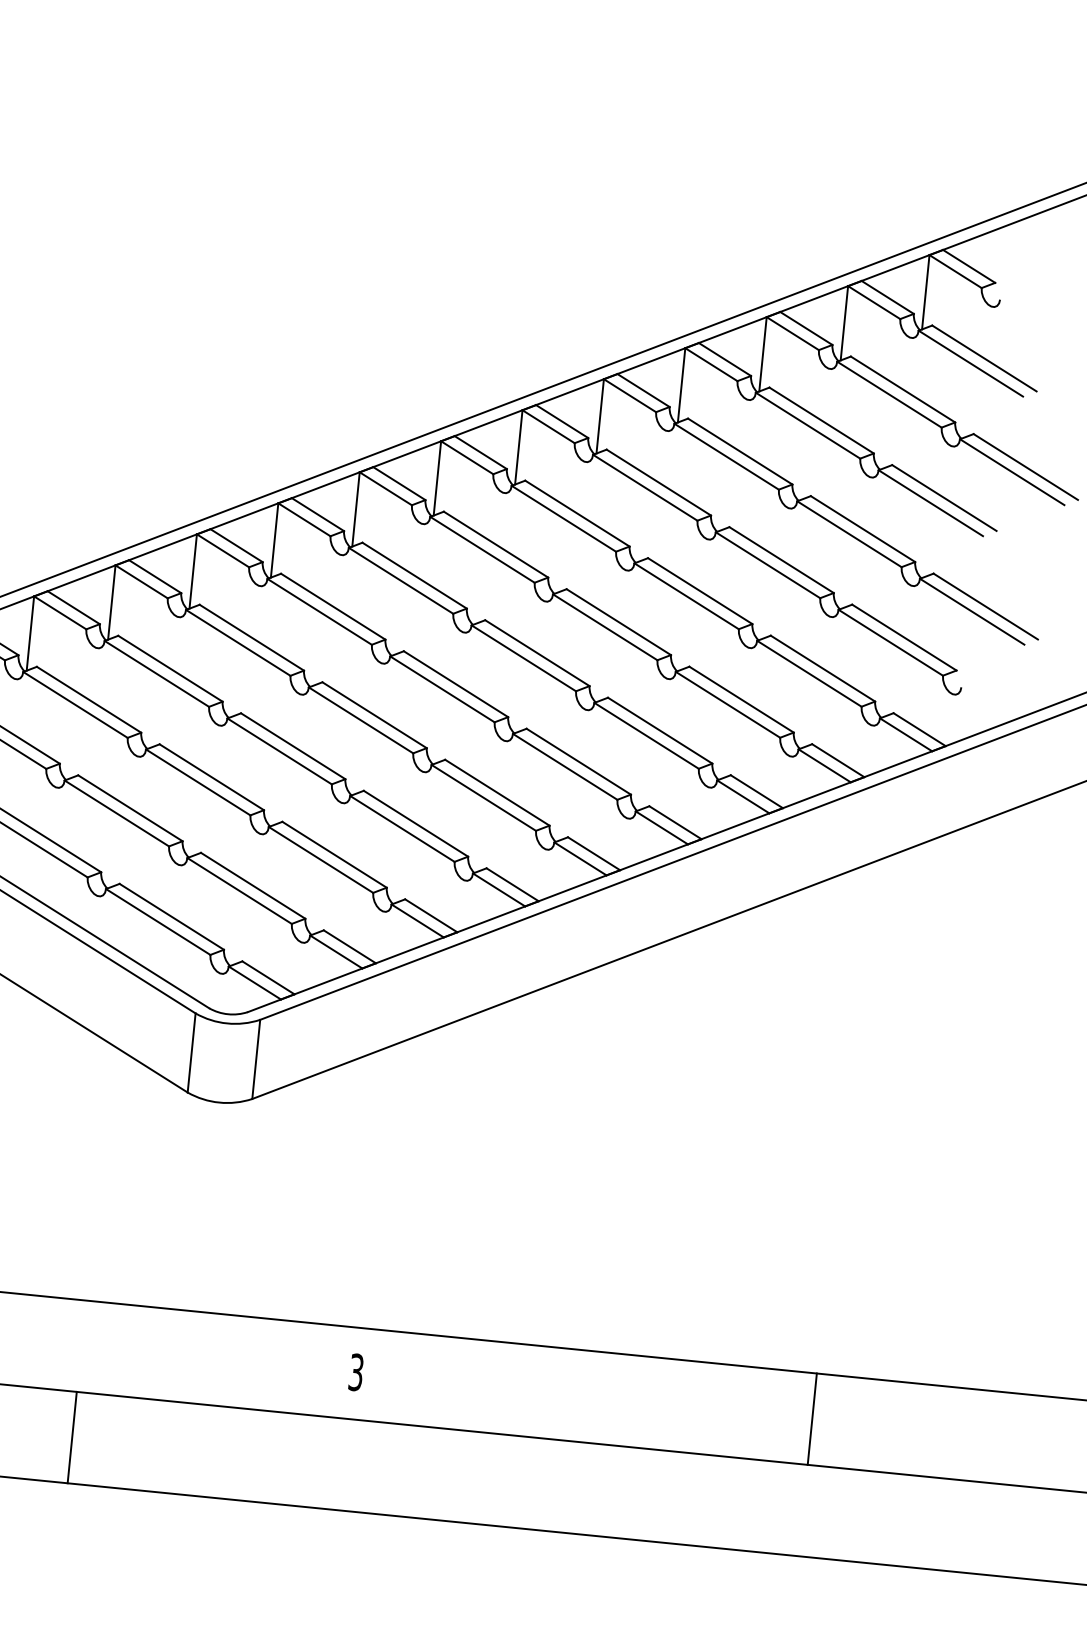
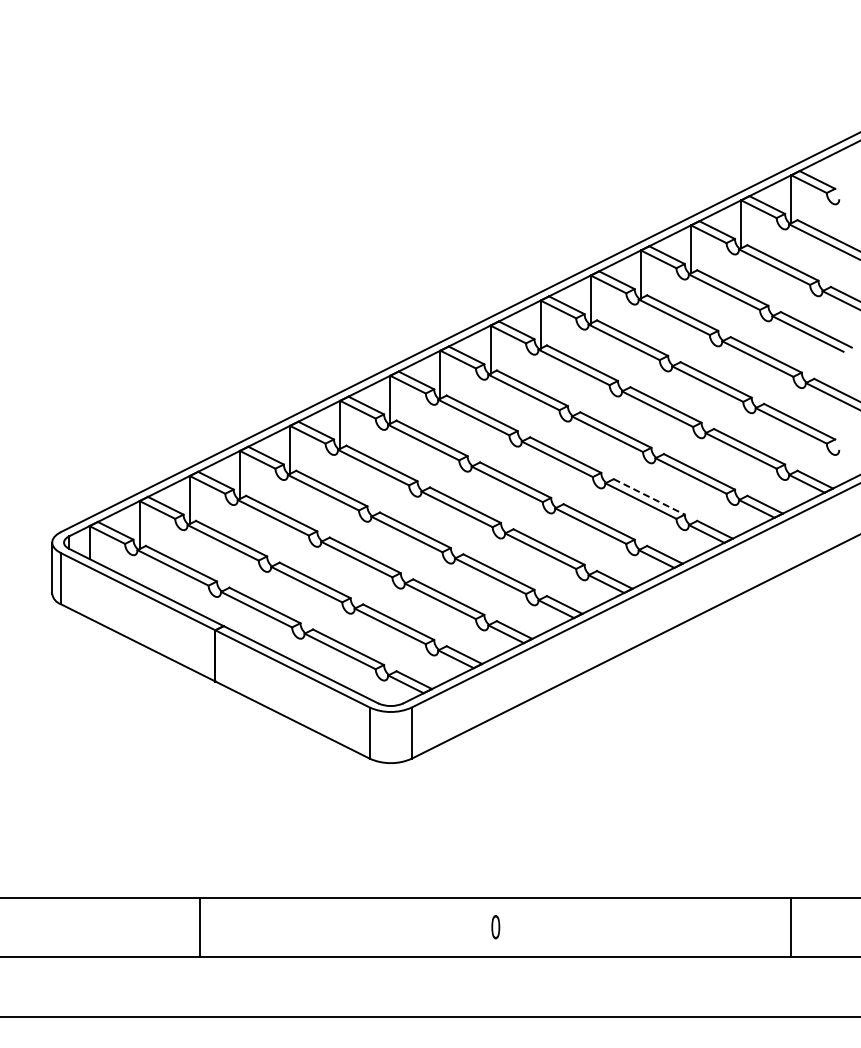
line: (660, 730) -> (649, 496), solid -> dashed
text: (355, 1372) -> (495, 927), 3 -> 0
line: (72, 1436) -> (318, 986), removed

